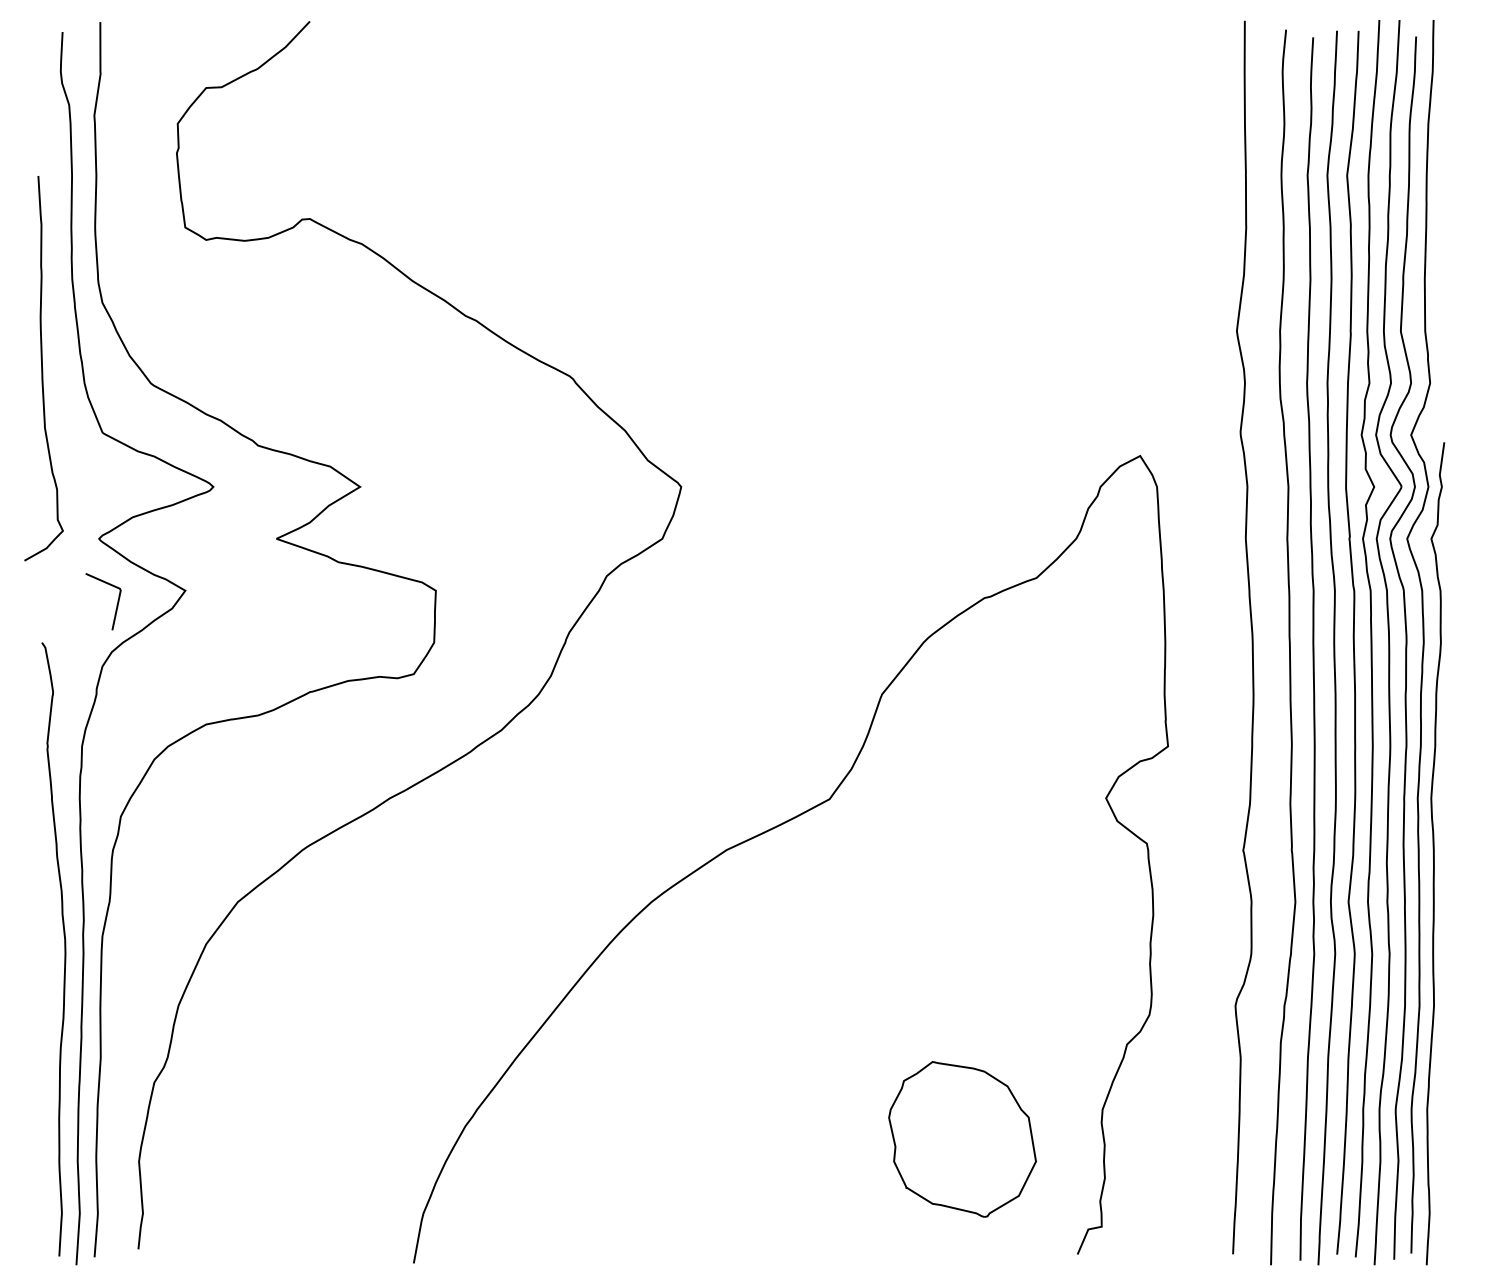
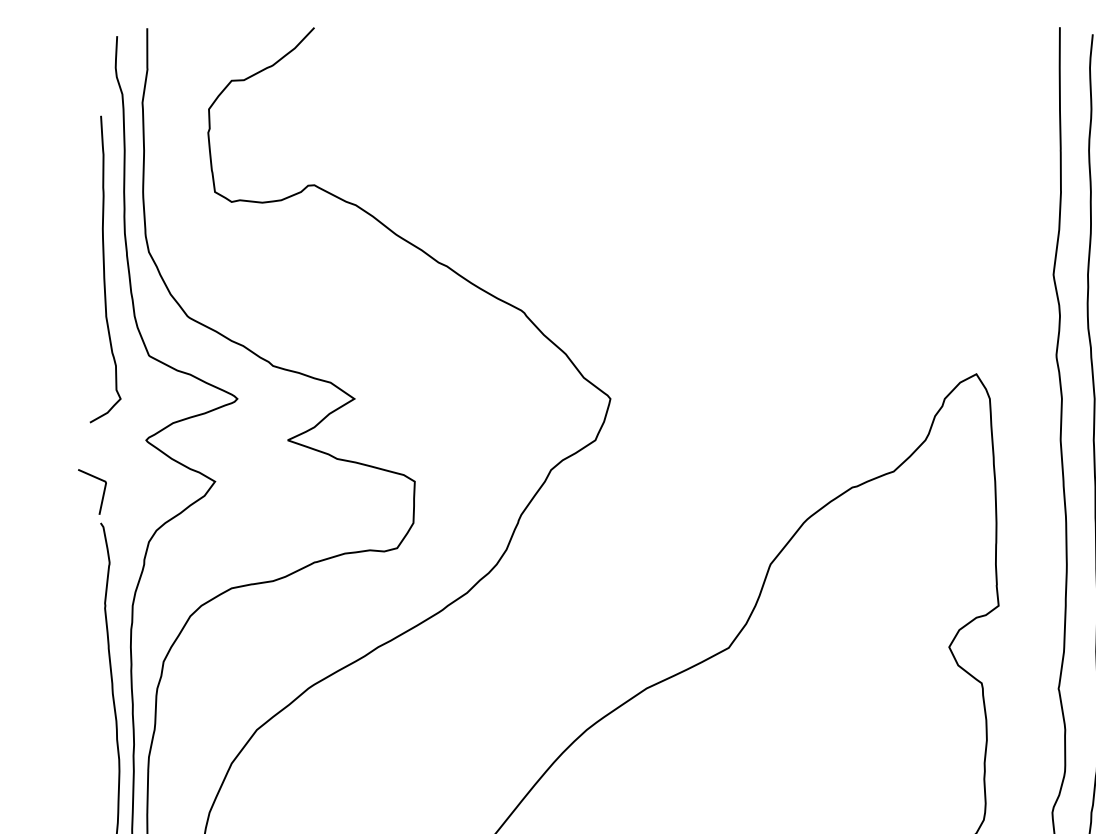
curve: (42, 368) -> (104, 269), moved
line: (116, 604) -> (102, 494), moved

